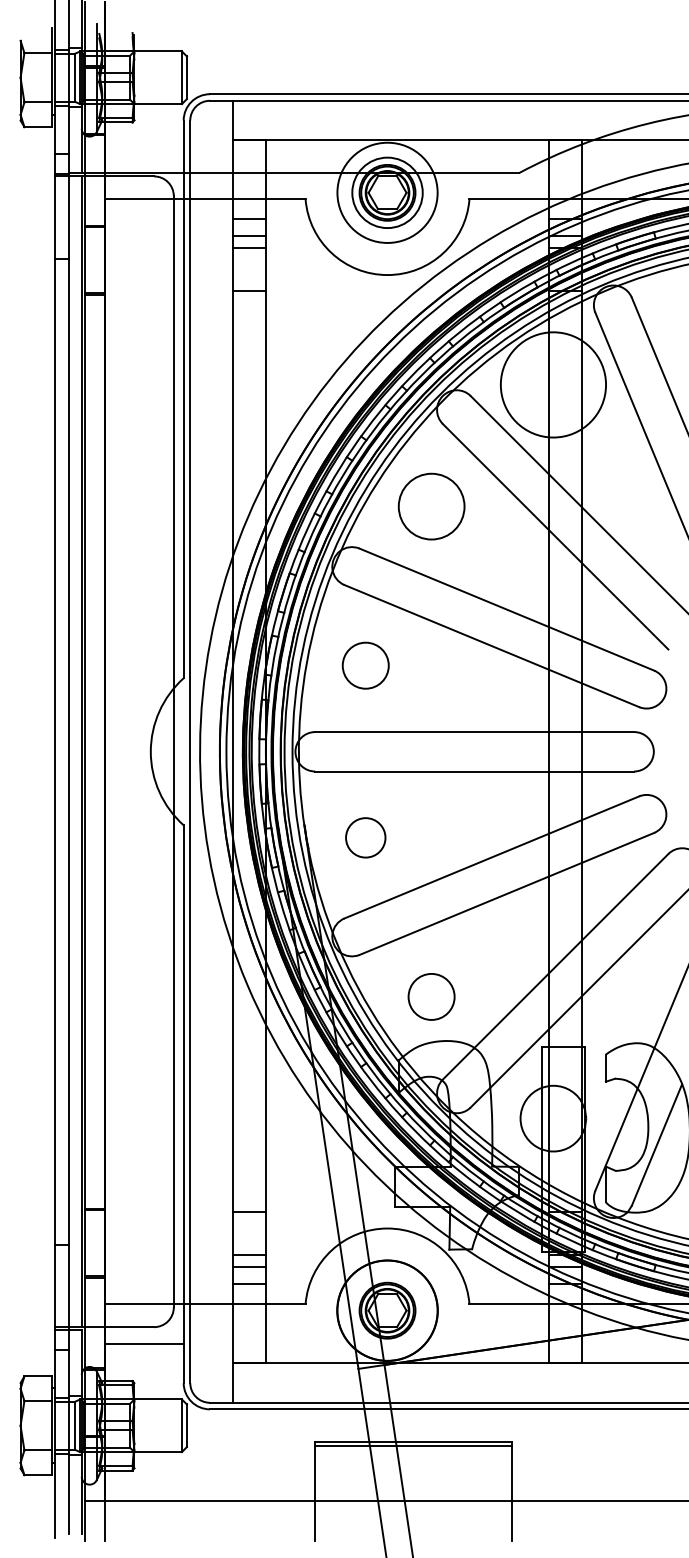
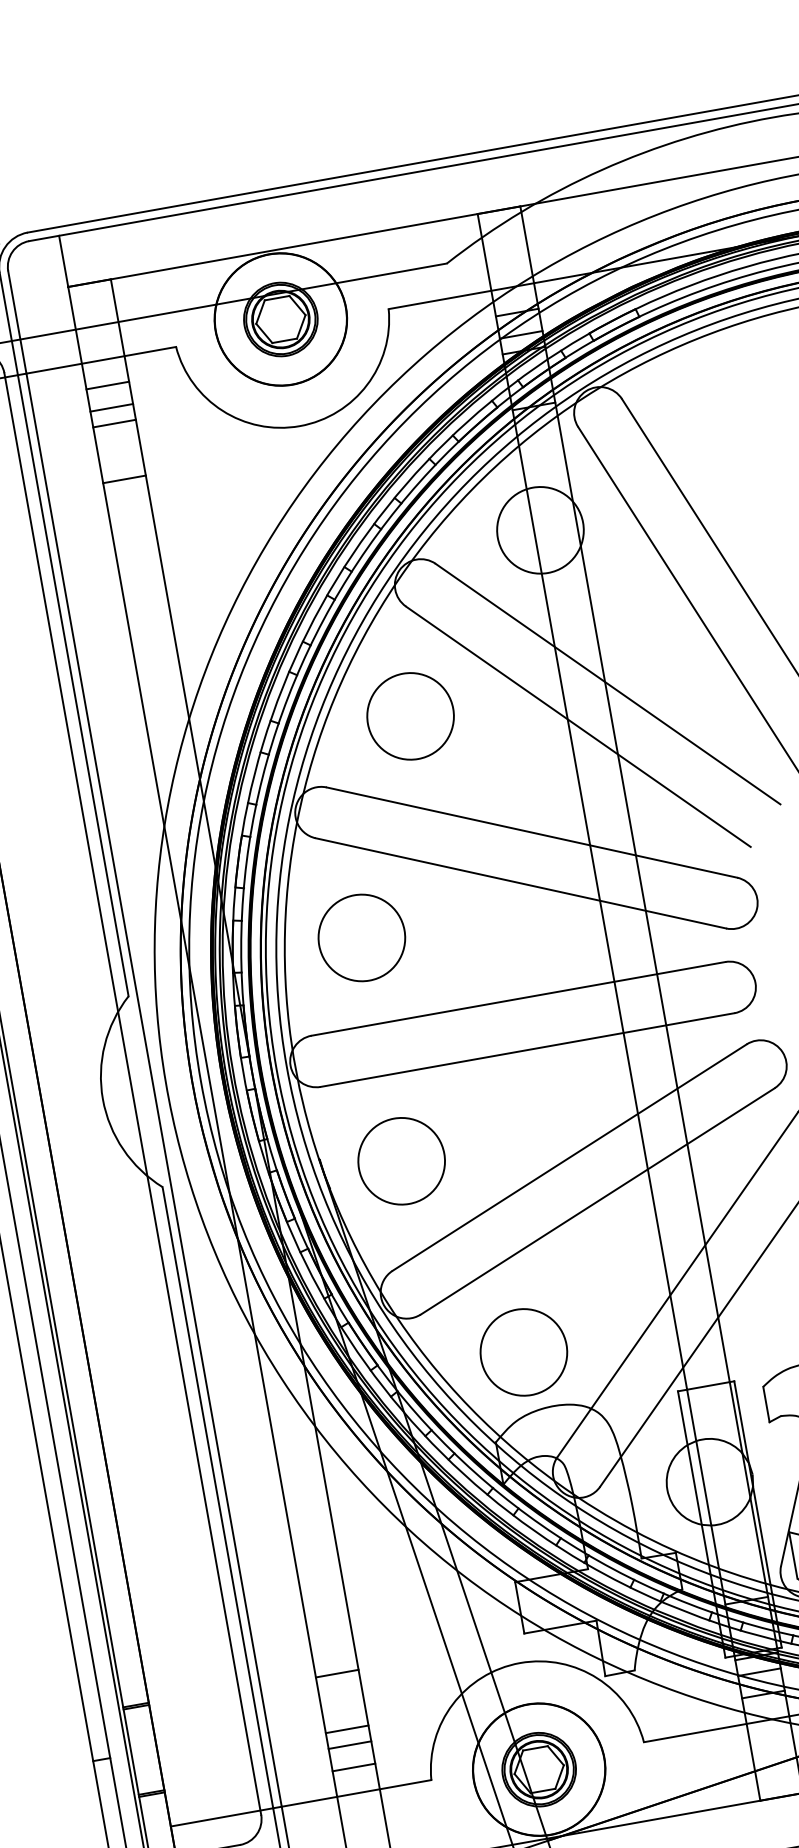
circle: (387, 192) -> (280, 319), size x1.43
circle: (553, 384) -> (540, 529), size x0.62
circle: (365, 665) -> (361, 937), size x1.43
circle: (365, 837) -> (401, 1160), size x1.67
circle: (431, 996) -> (523, 1351), size x1.43

